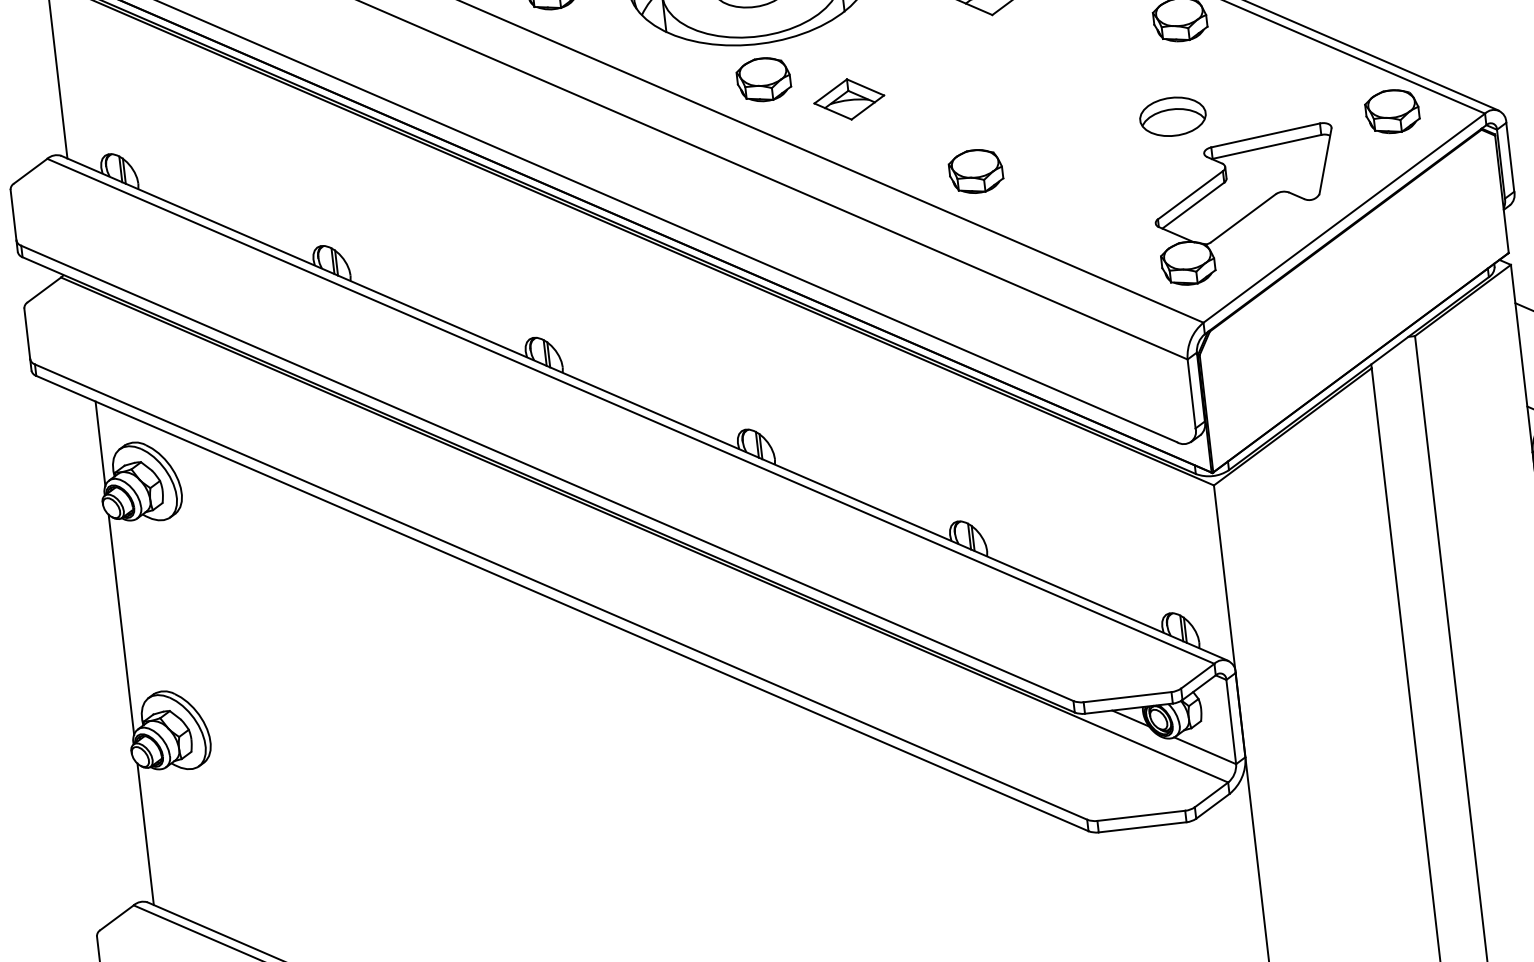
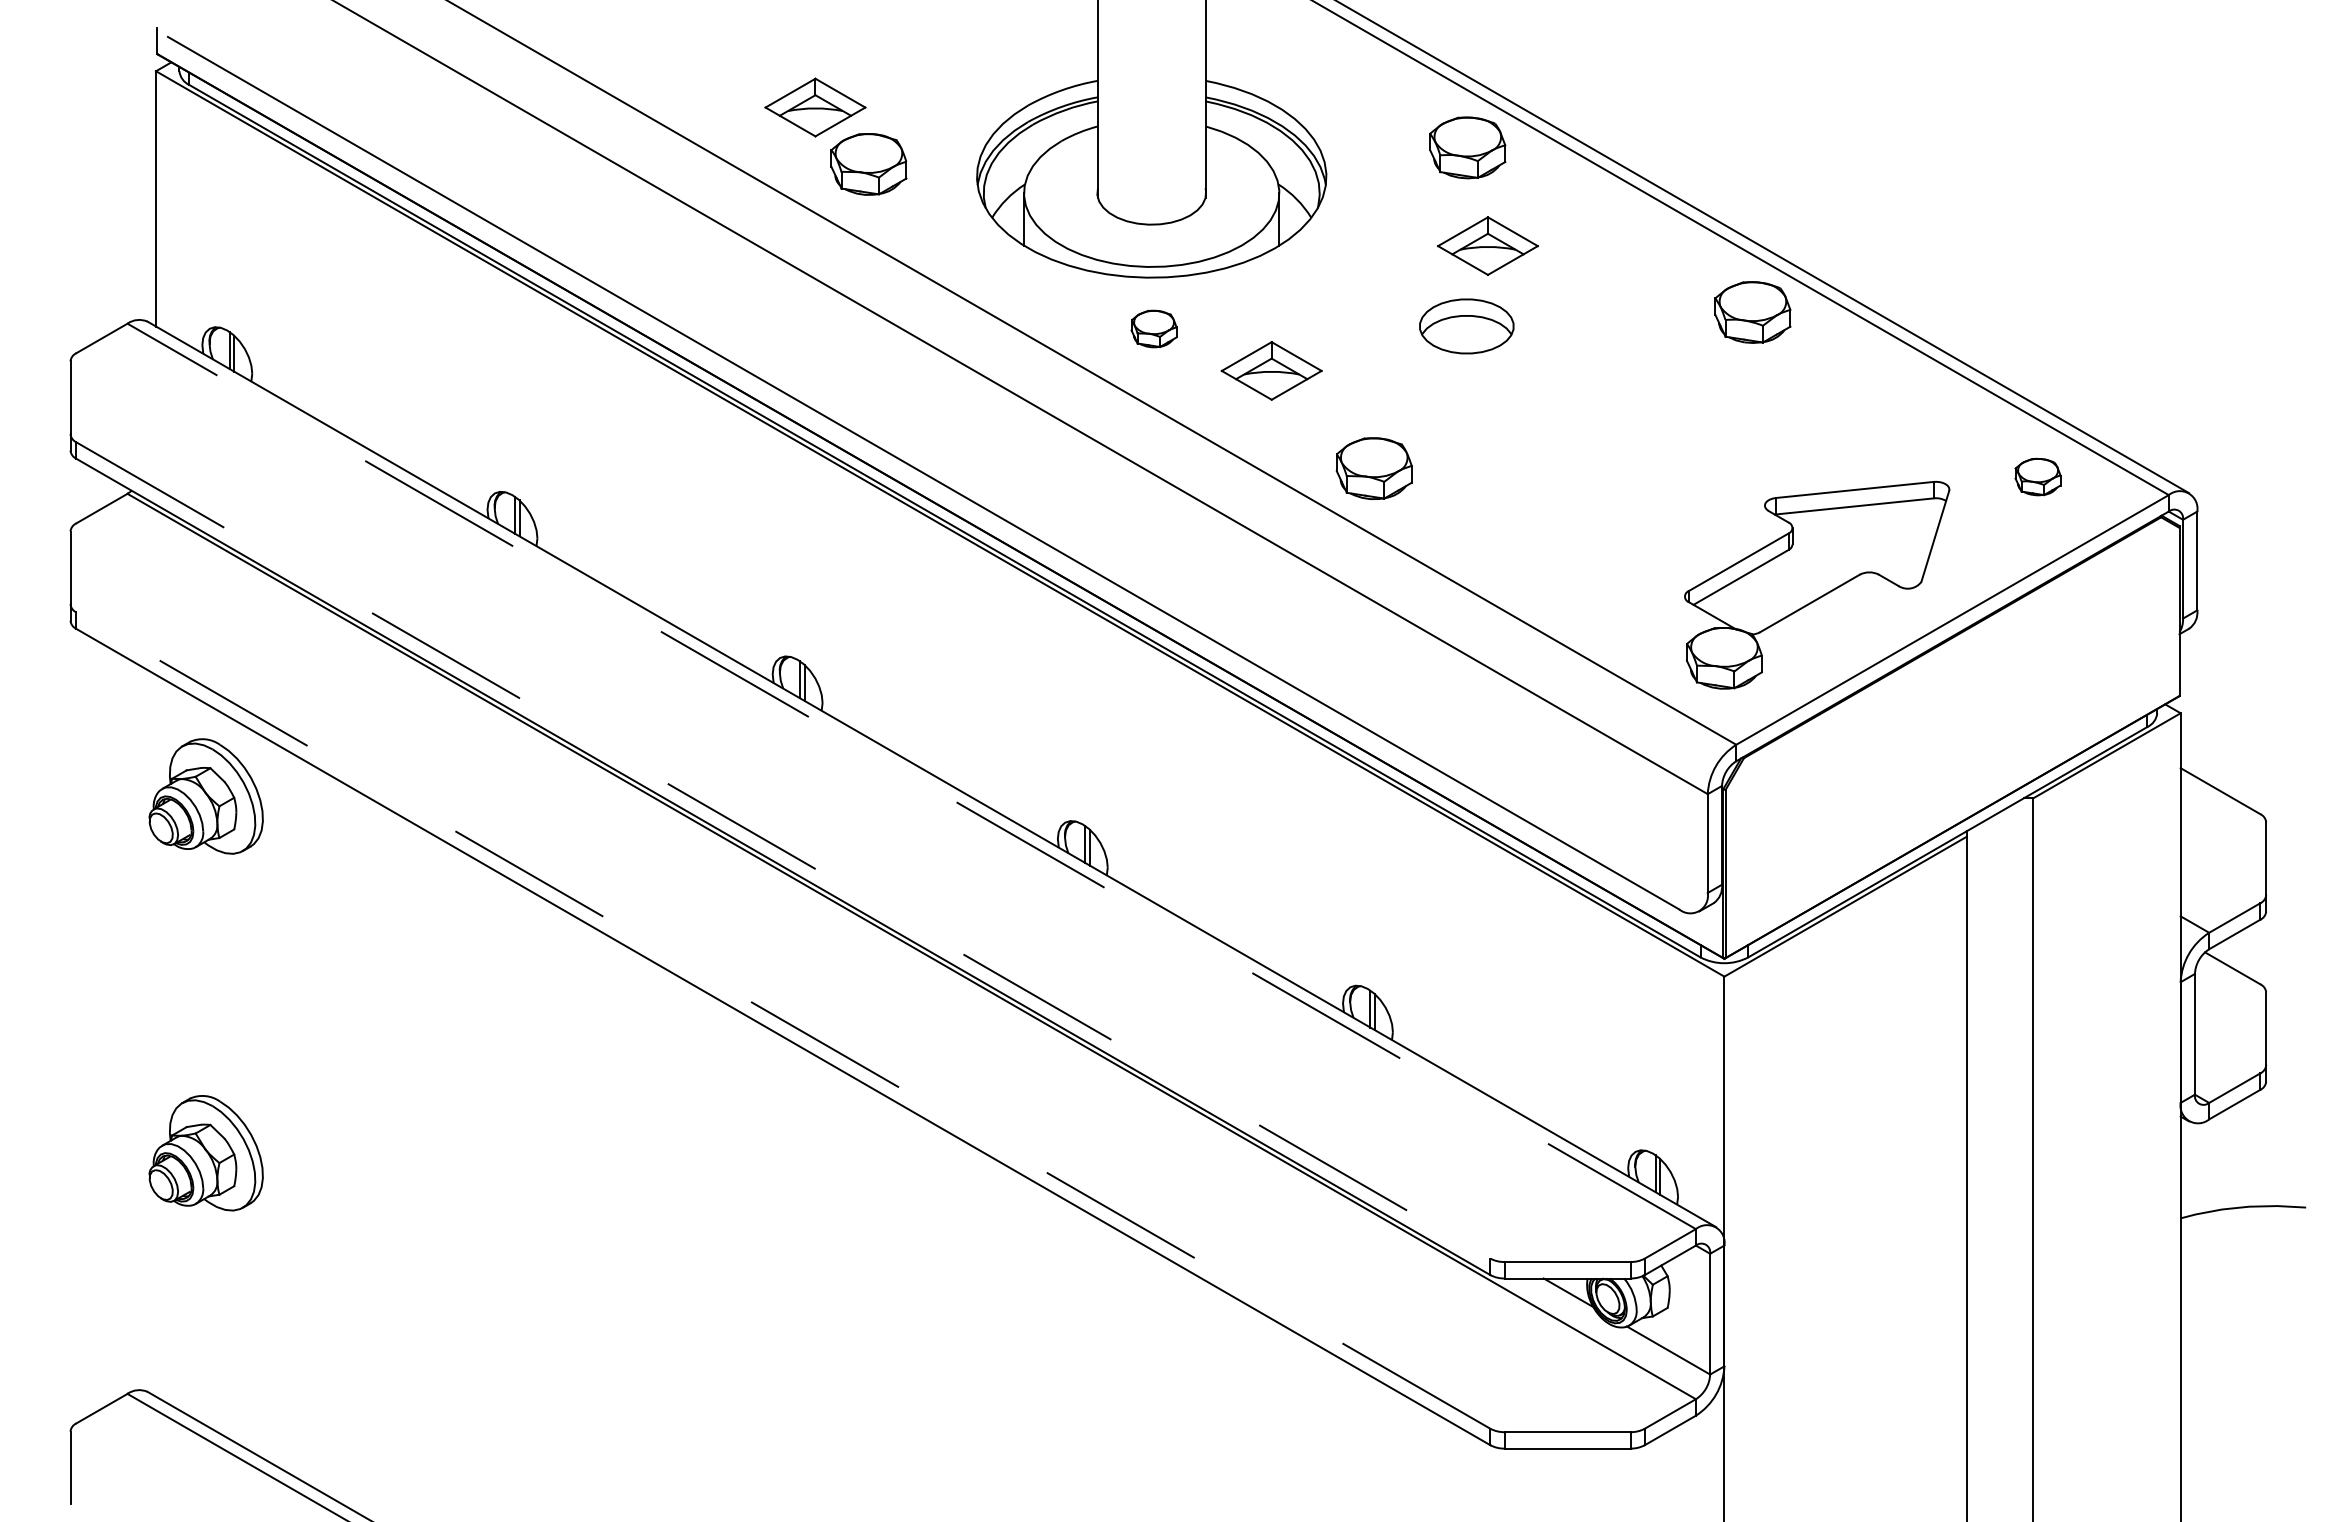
part: (763, 79) -> (1153, 328), size x0.6
part: (1391, 111) -> (2037, 476), size x0.6
part: (1172, 116) -> (1466, 326), moved
part: (975, 171) -> (1373, 468), moved
line: (630, 411) -> (911, 776), solid -> dashed
line: (100, 443) -> (156, 735), removed
line: (547, 473) -> (783, 850), solid -> dashed
line: (560, 592) -> (782, 1020), solid -> dashed
line: (121, 625) -> (156, 995), removed
line: (145, 834) -> (156, 1295), removed

